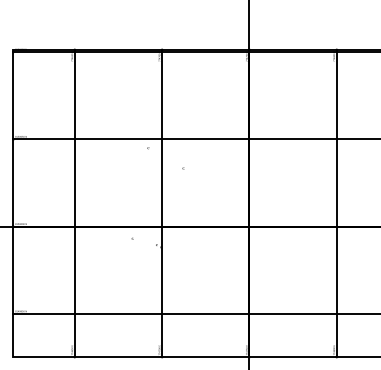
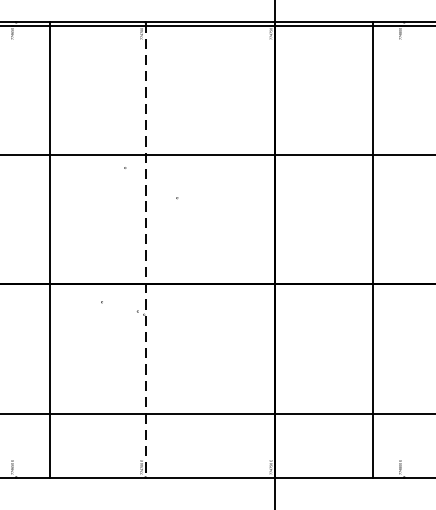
line: (74, 203) -> (49, 249), moved
line: (162, 203) -> (146, 249), solid -> dashed
line: (336, 203) -> (372, 249), moved

